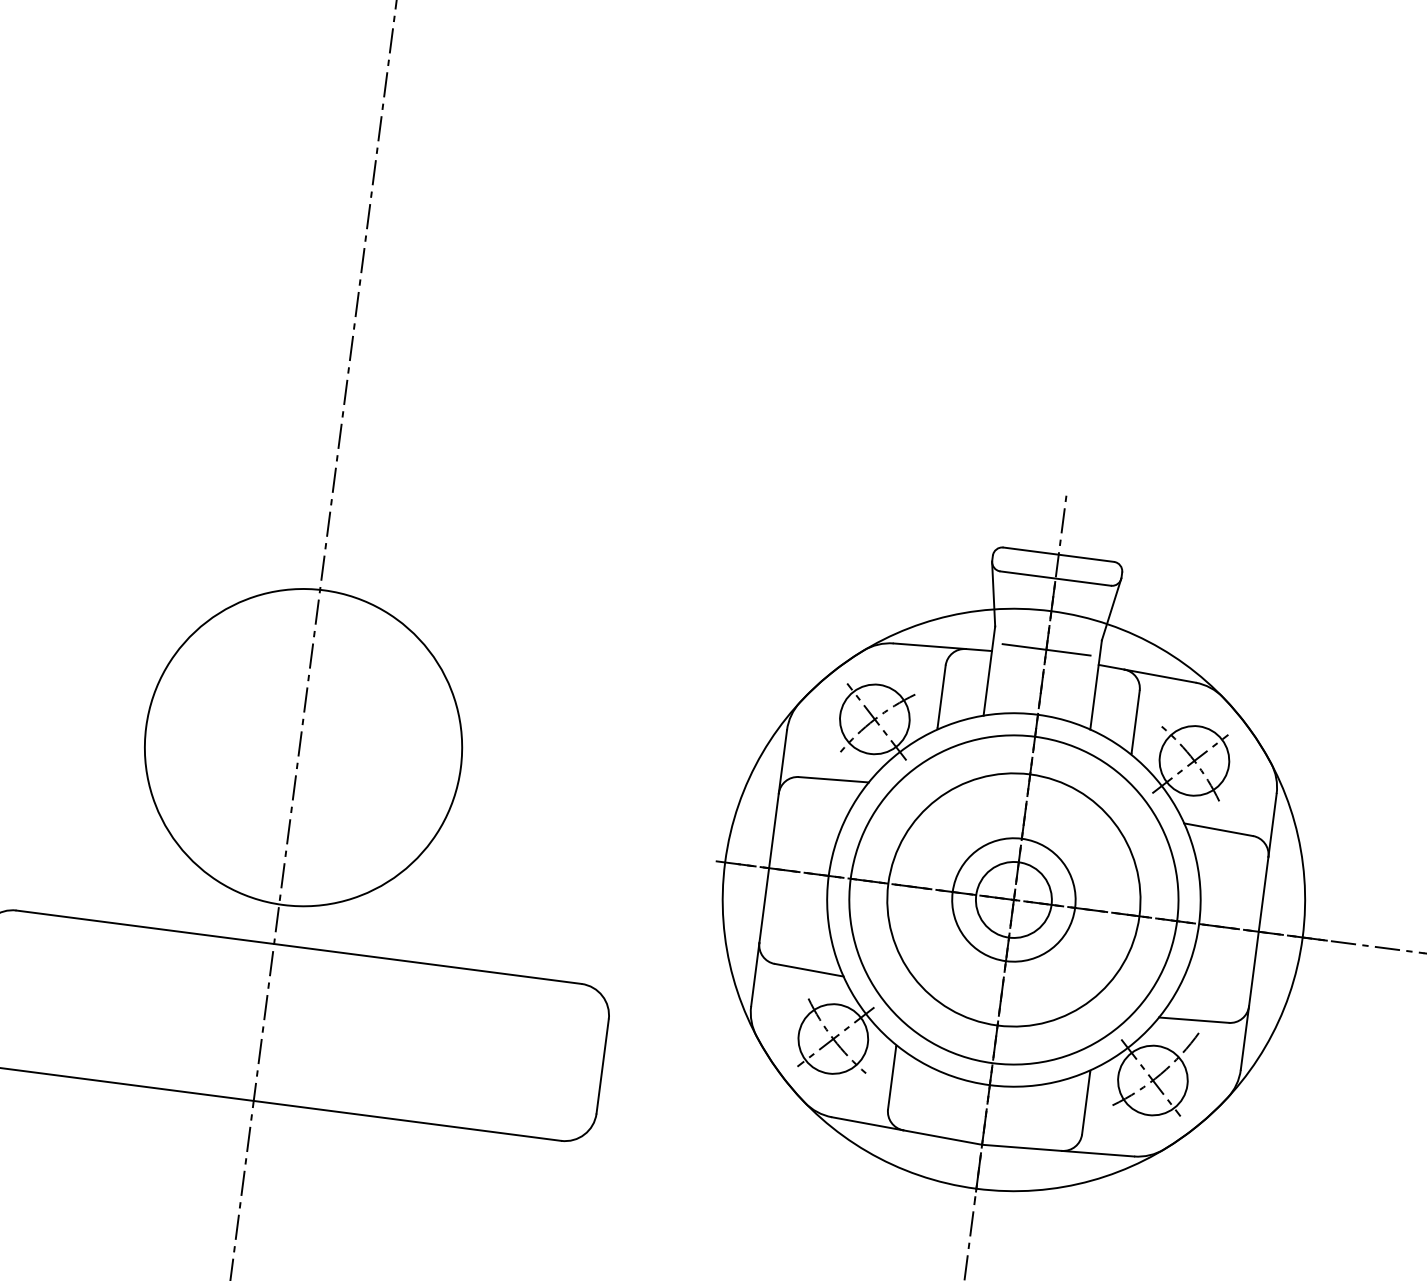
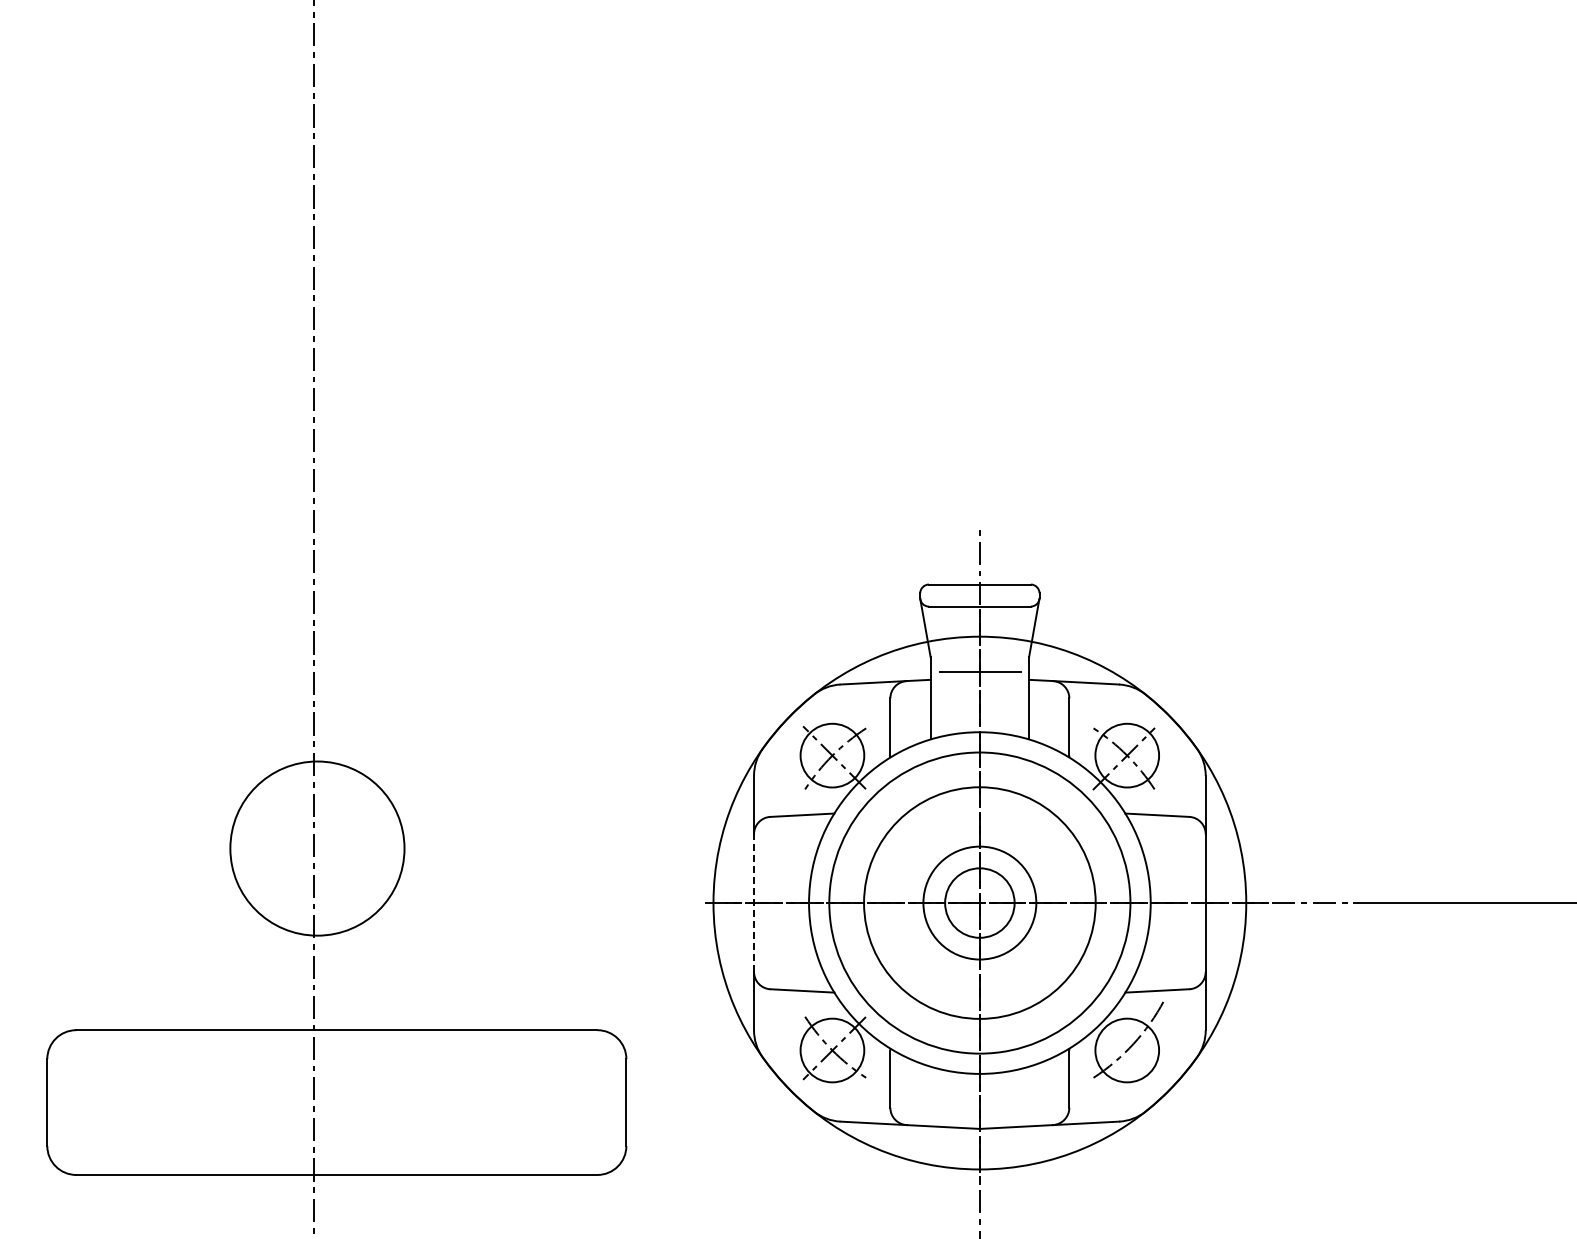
circle: (303, 747) -> (317, 848), size x0.6
line: (769, 868) -> (754, 903), solid -> dashed
line: (1150, 1076) -> (1124, 1047), removed

